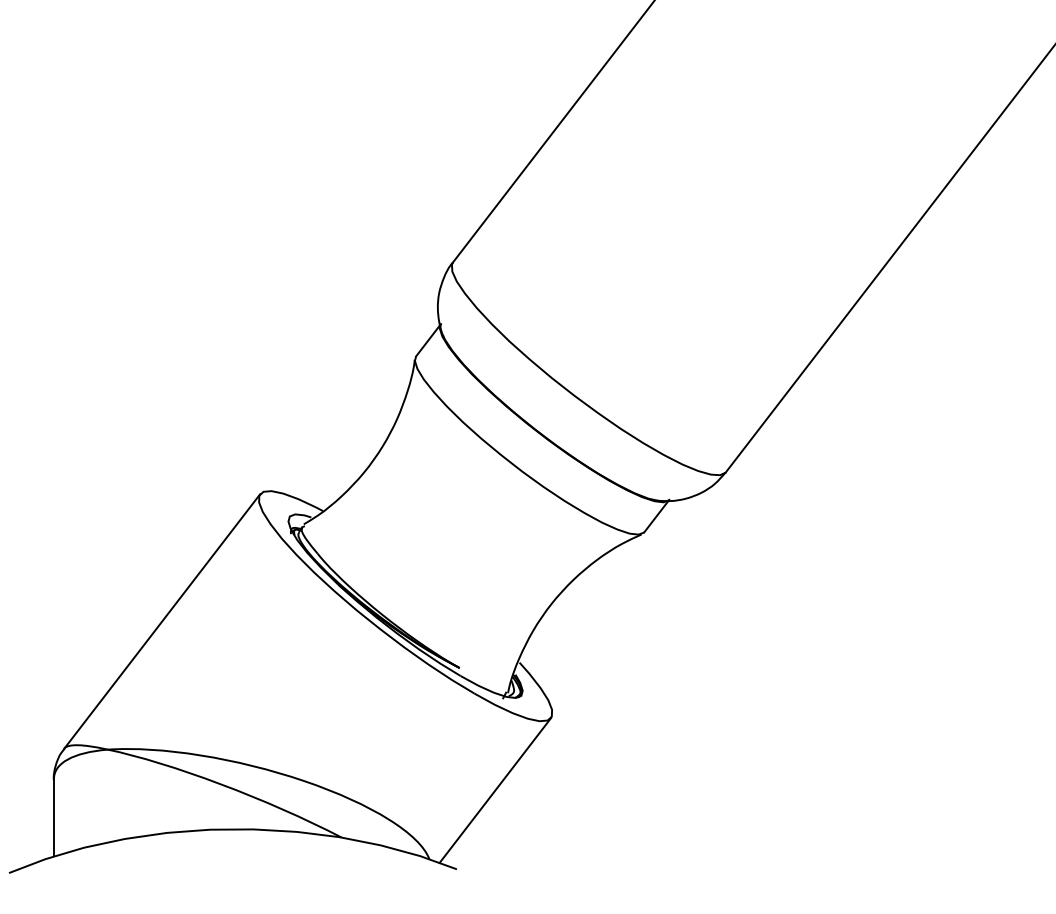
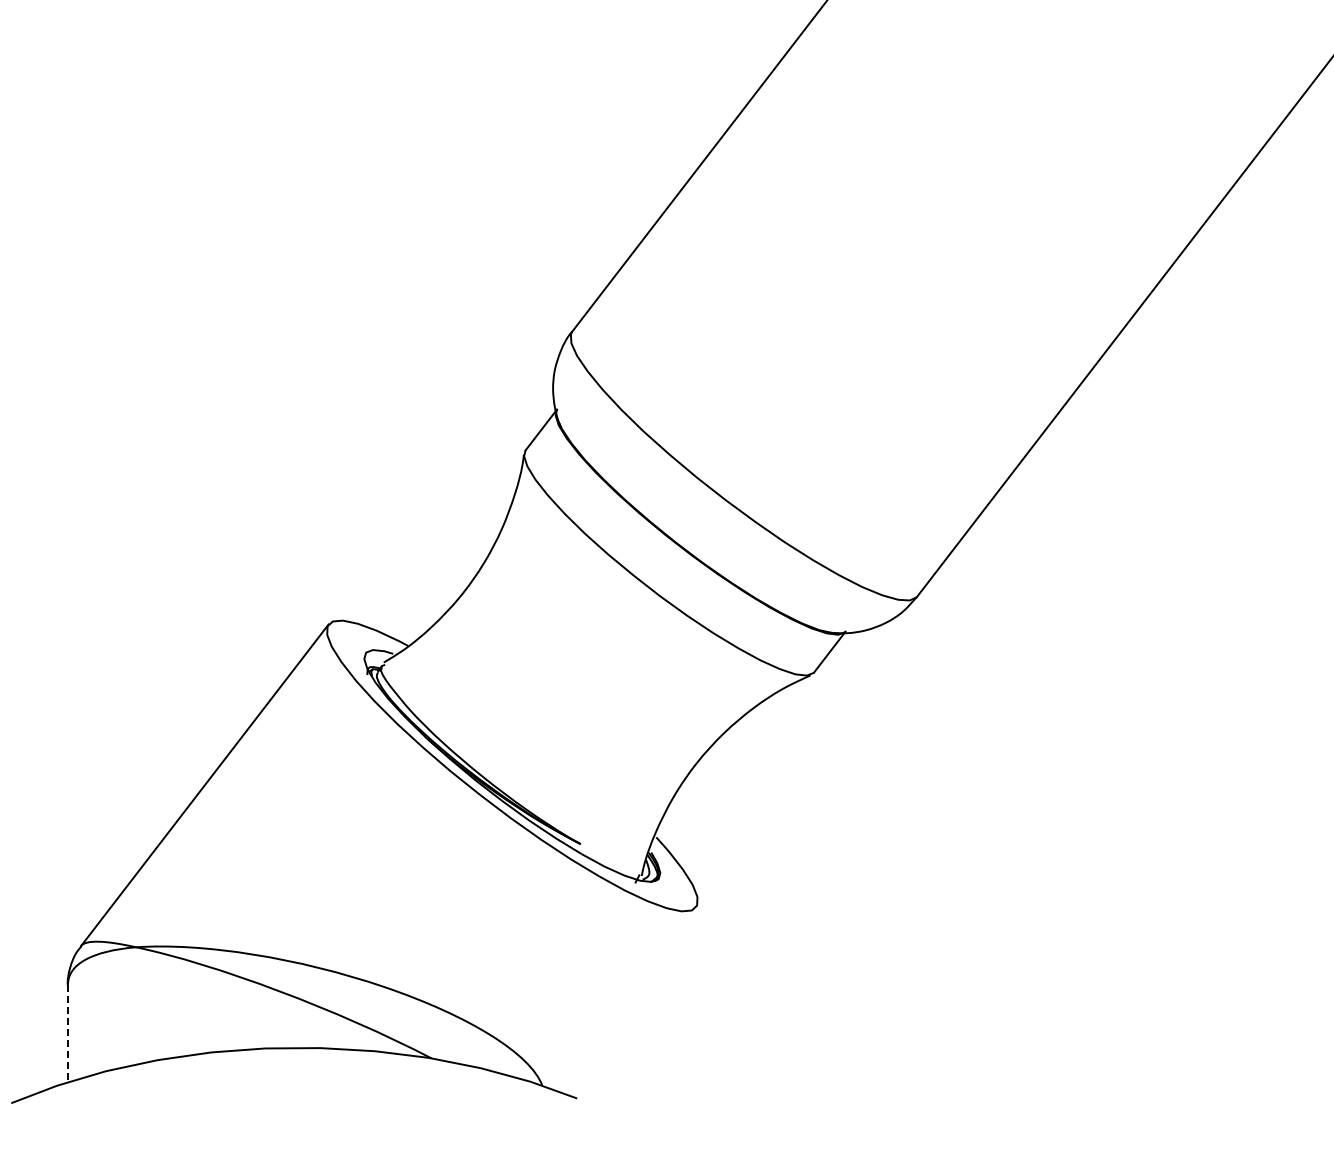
line: (495, 790) -> (625, 998), removed
line: (53, 817) -> (67, 1033), solid -> dashed

